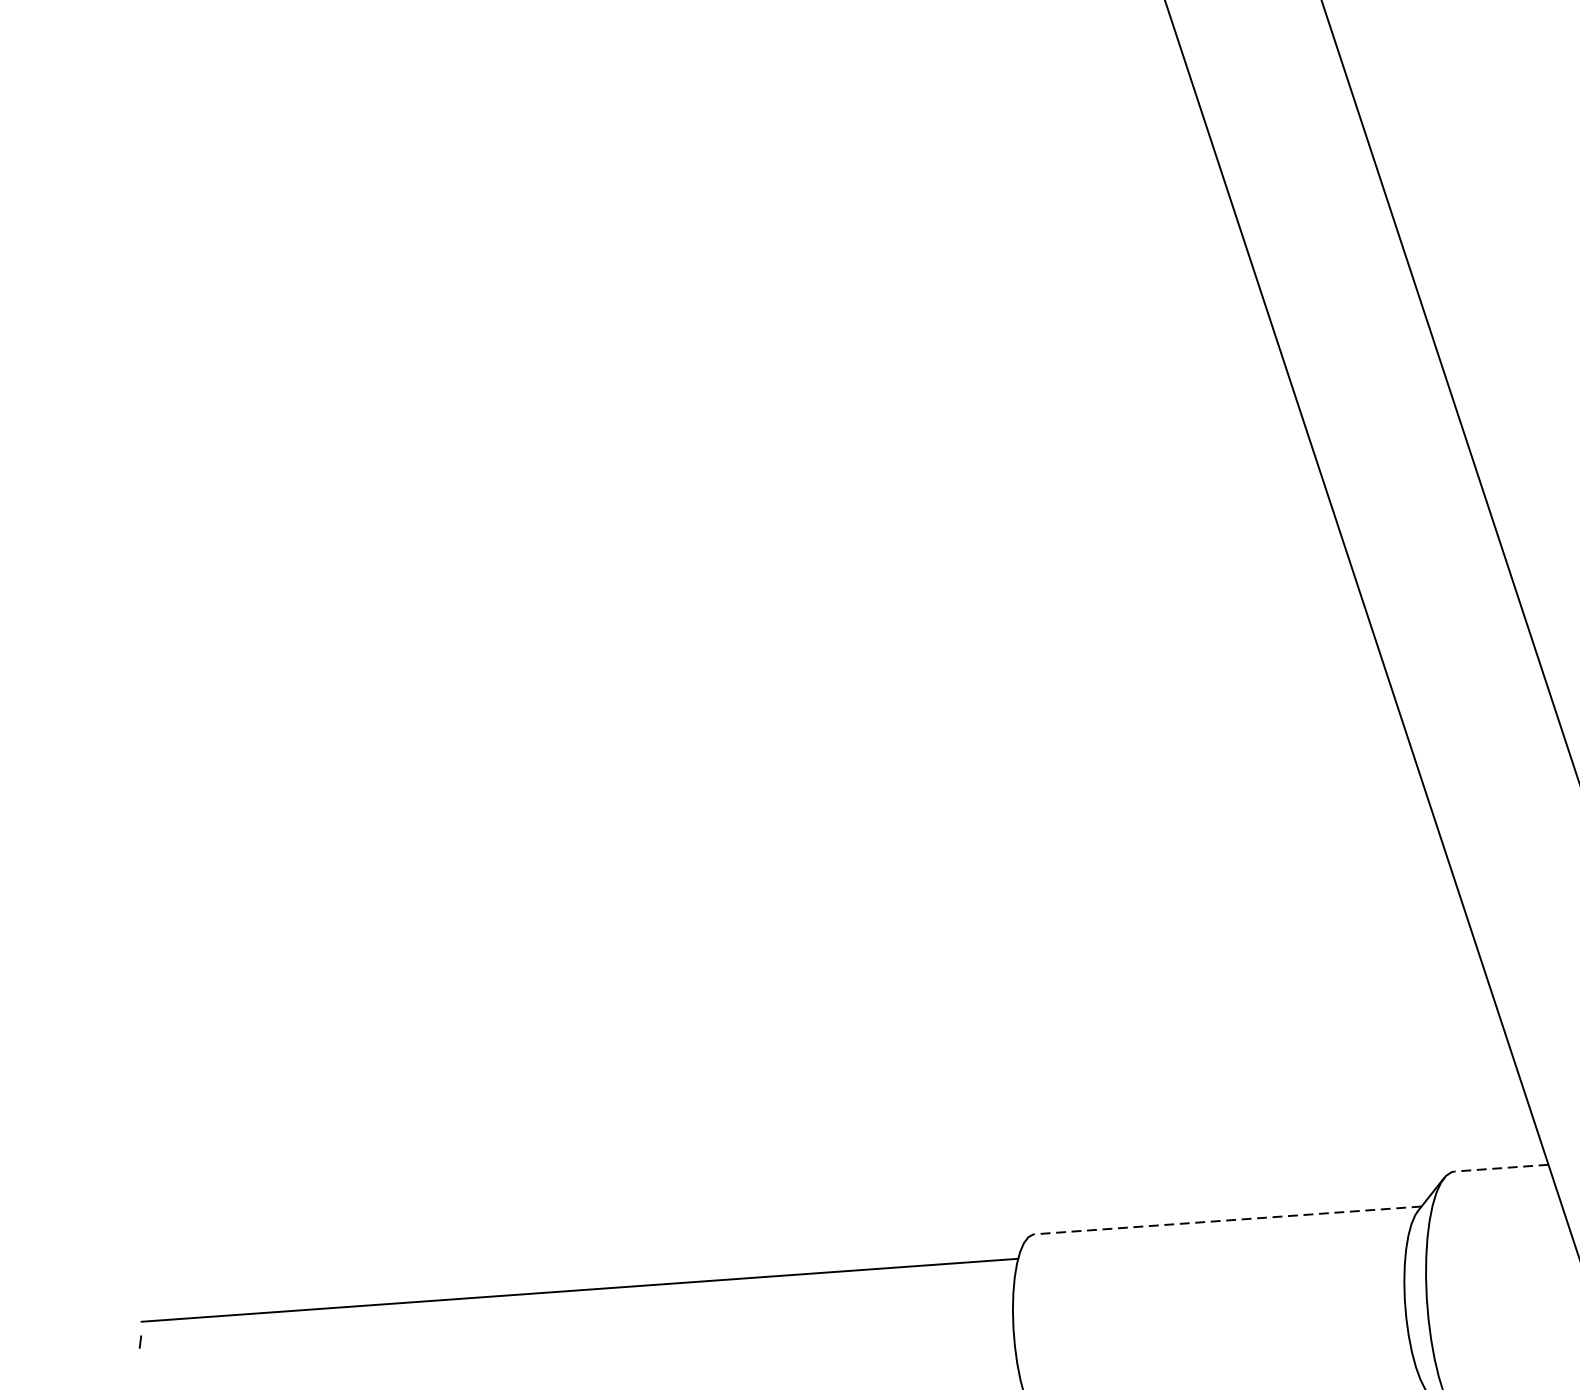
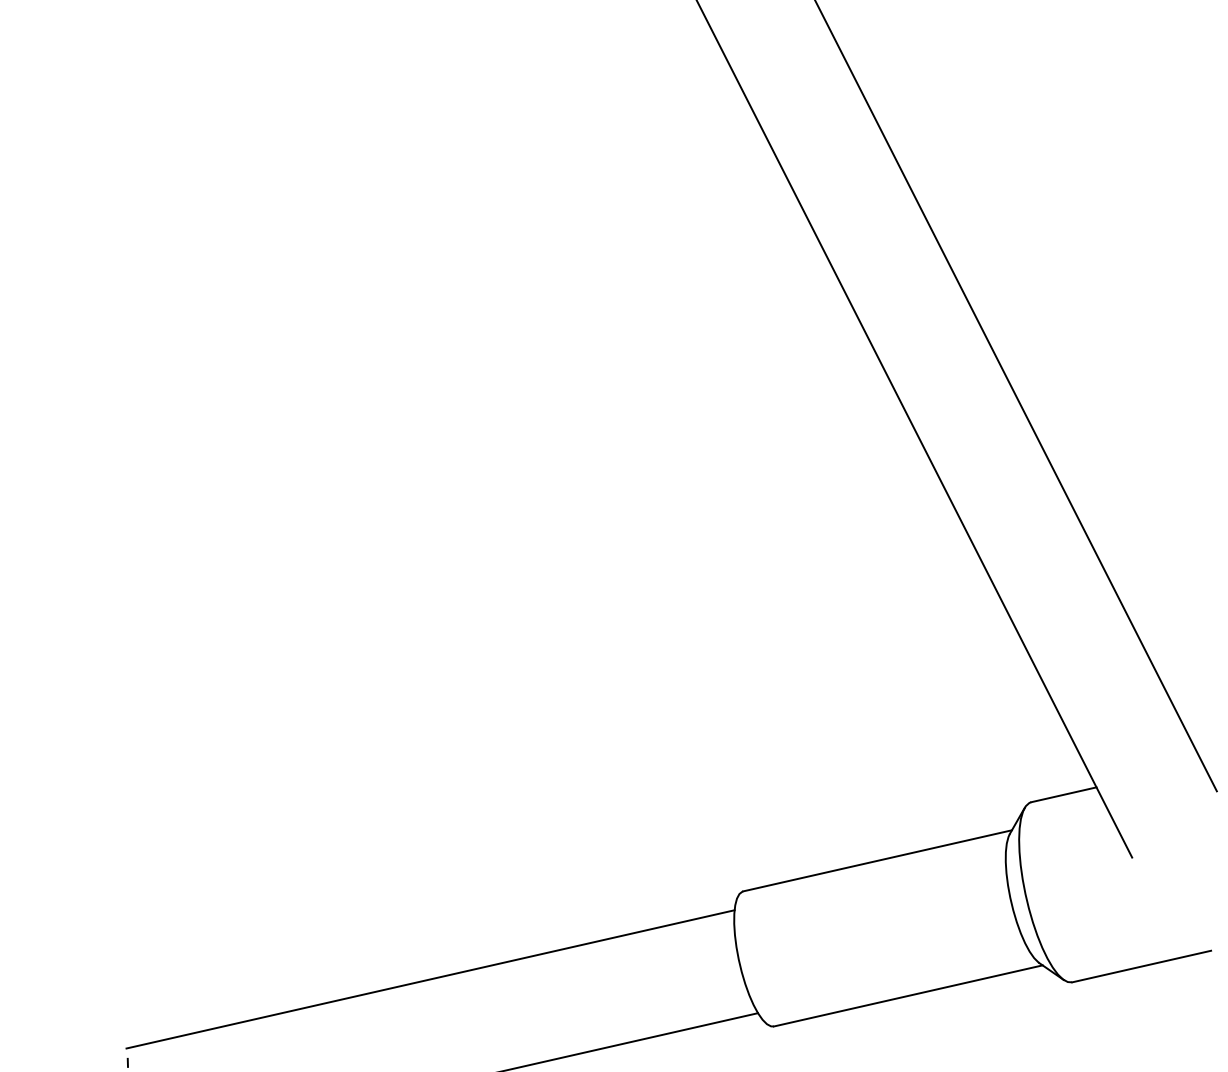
line: (1500, 1167) -> (1063, 794), dashed -> solid
line: (1227, 1219) -> (877, 860), dashed -> solid

